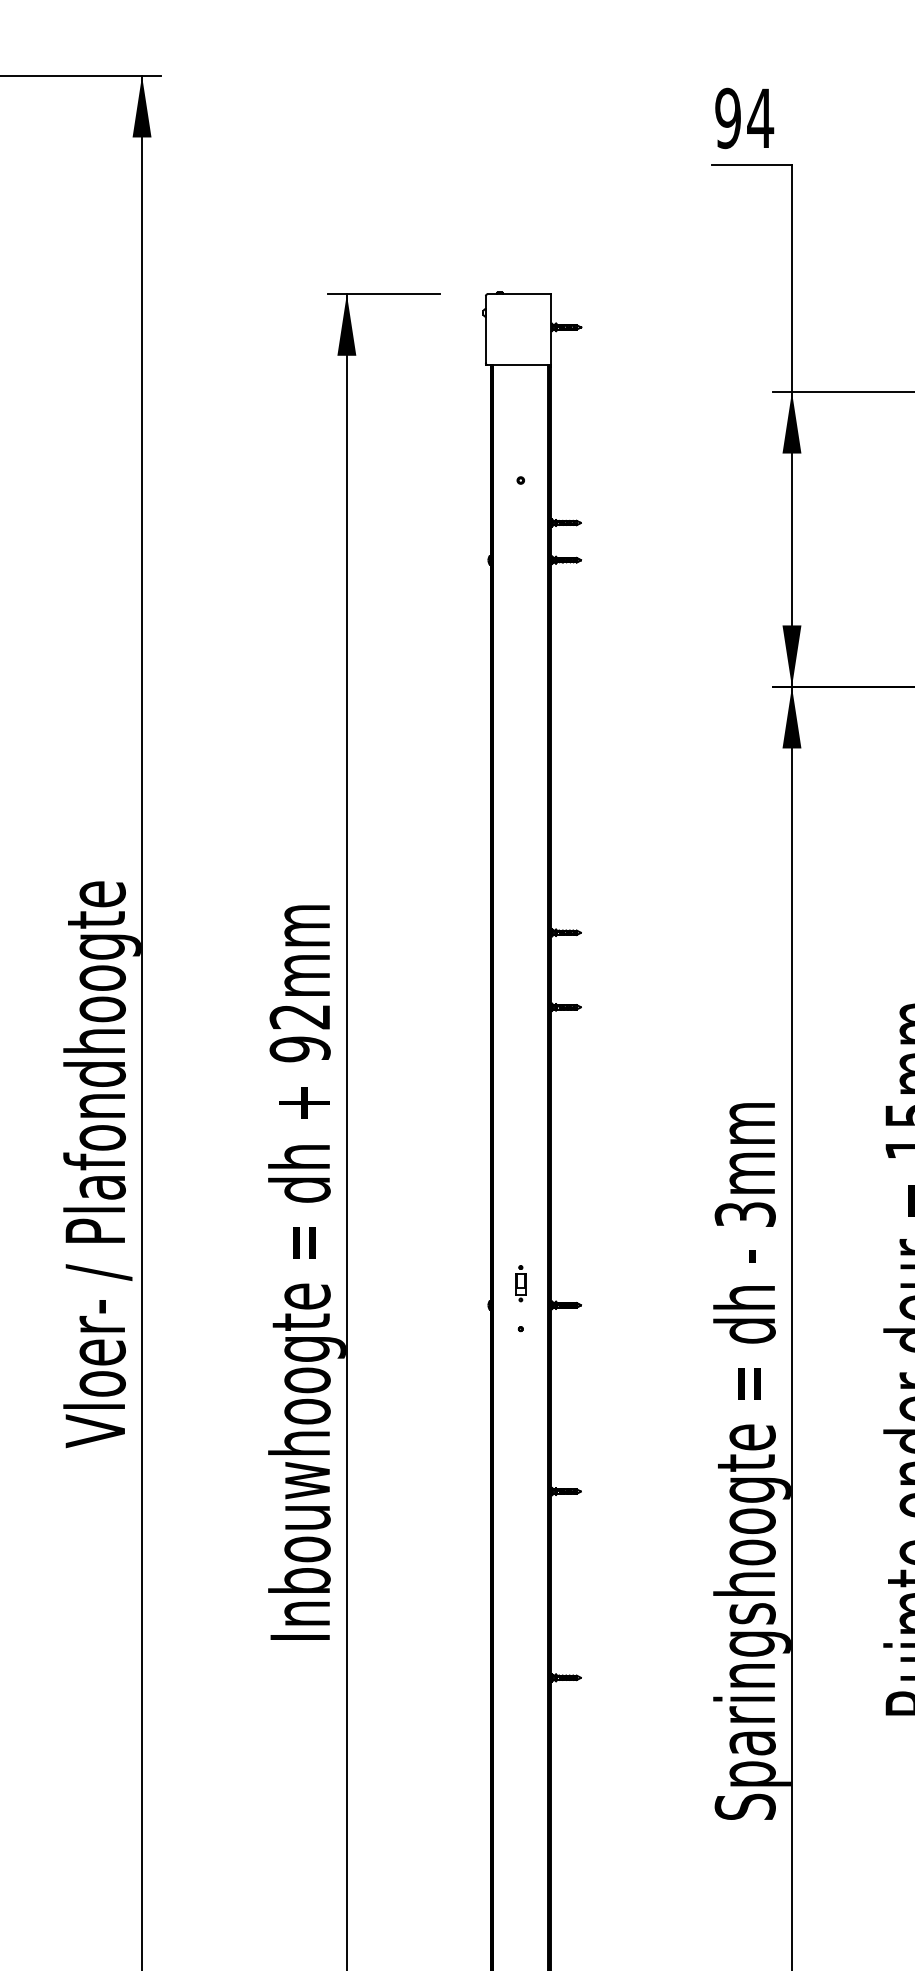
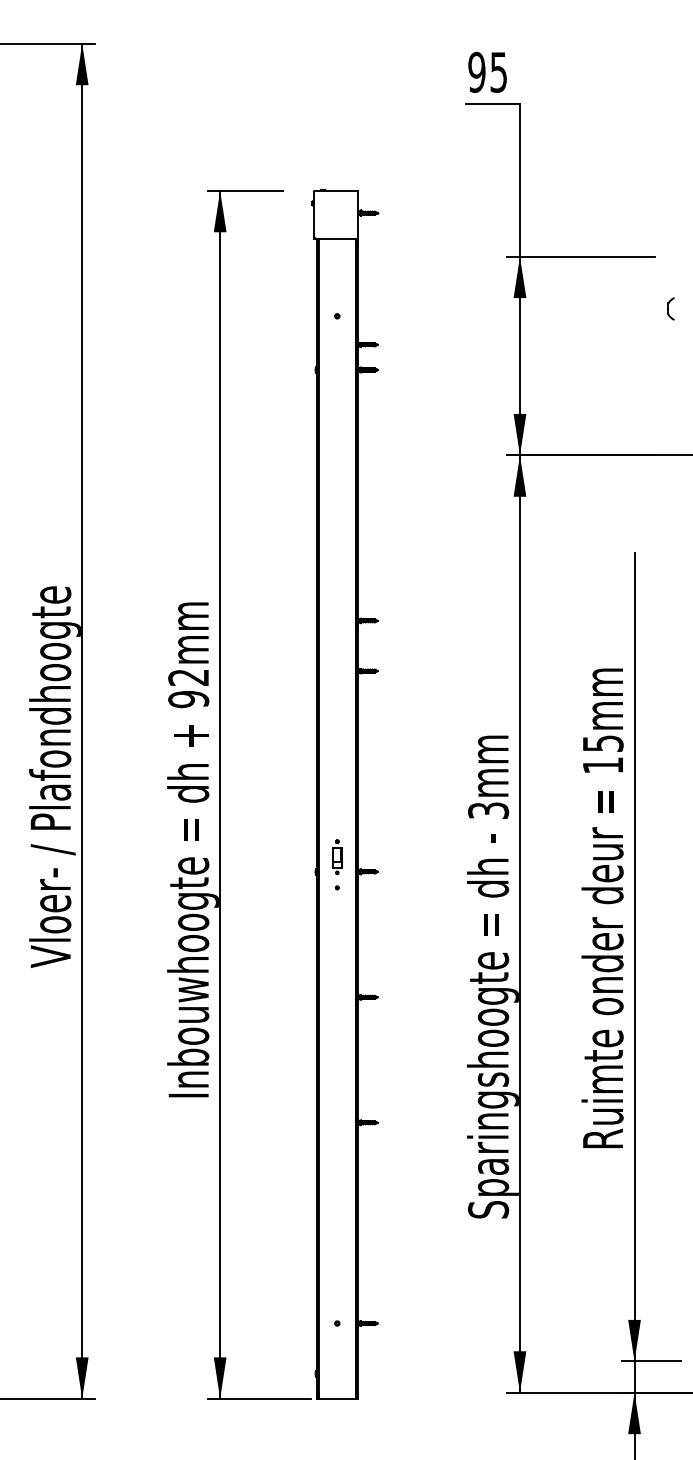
text: (760, 118) -> (498, 72), 94 -> 95
part: (521, 1283) -> (337, 857), size x1.43

